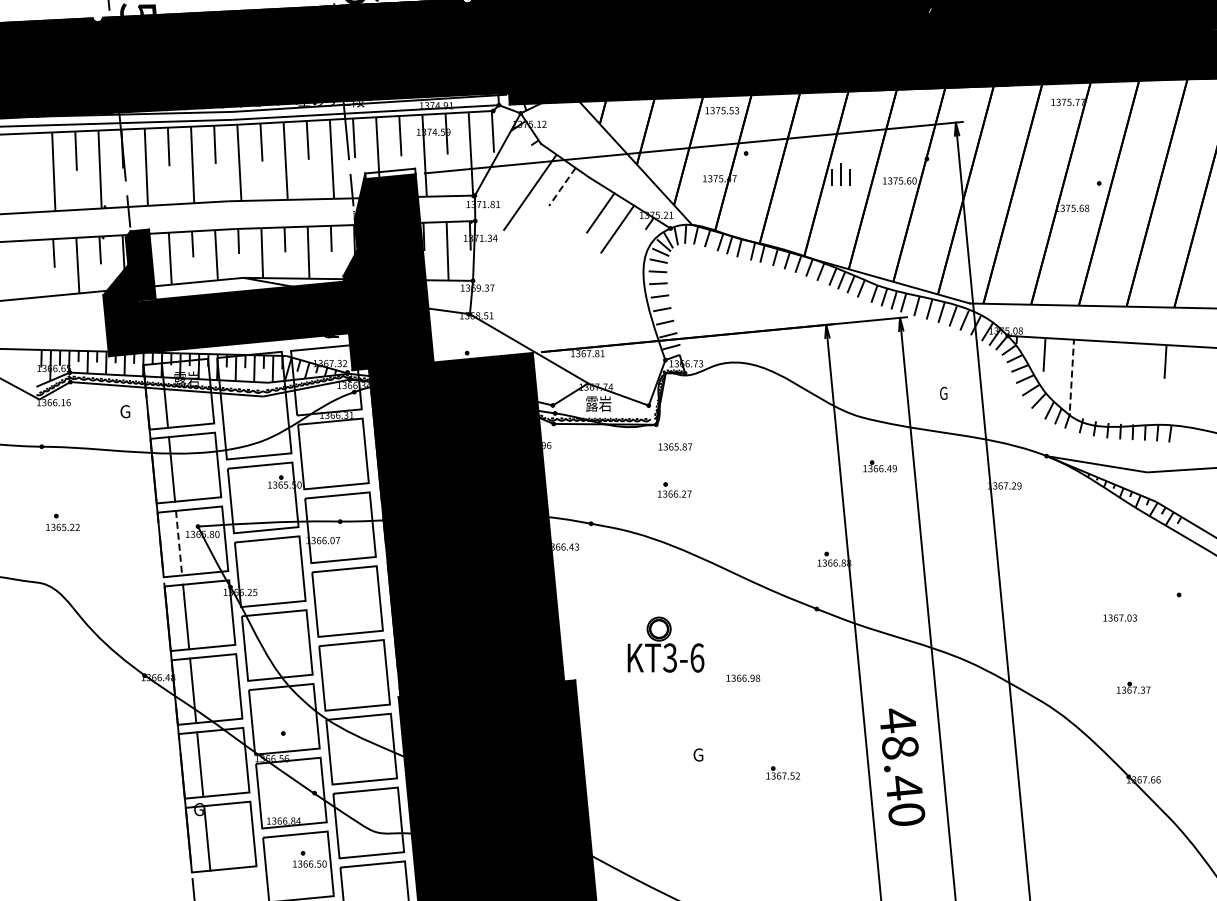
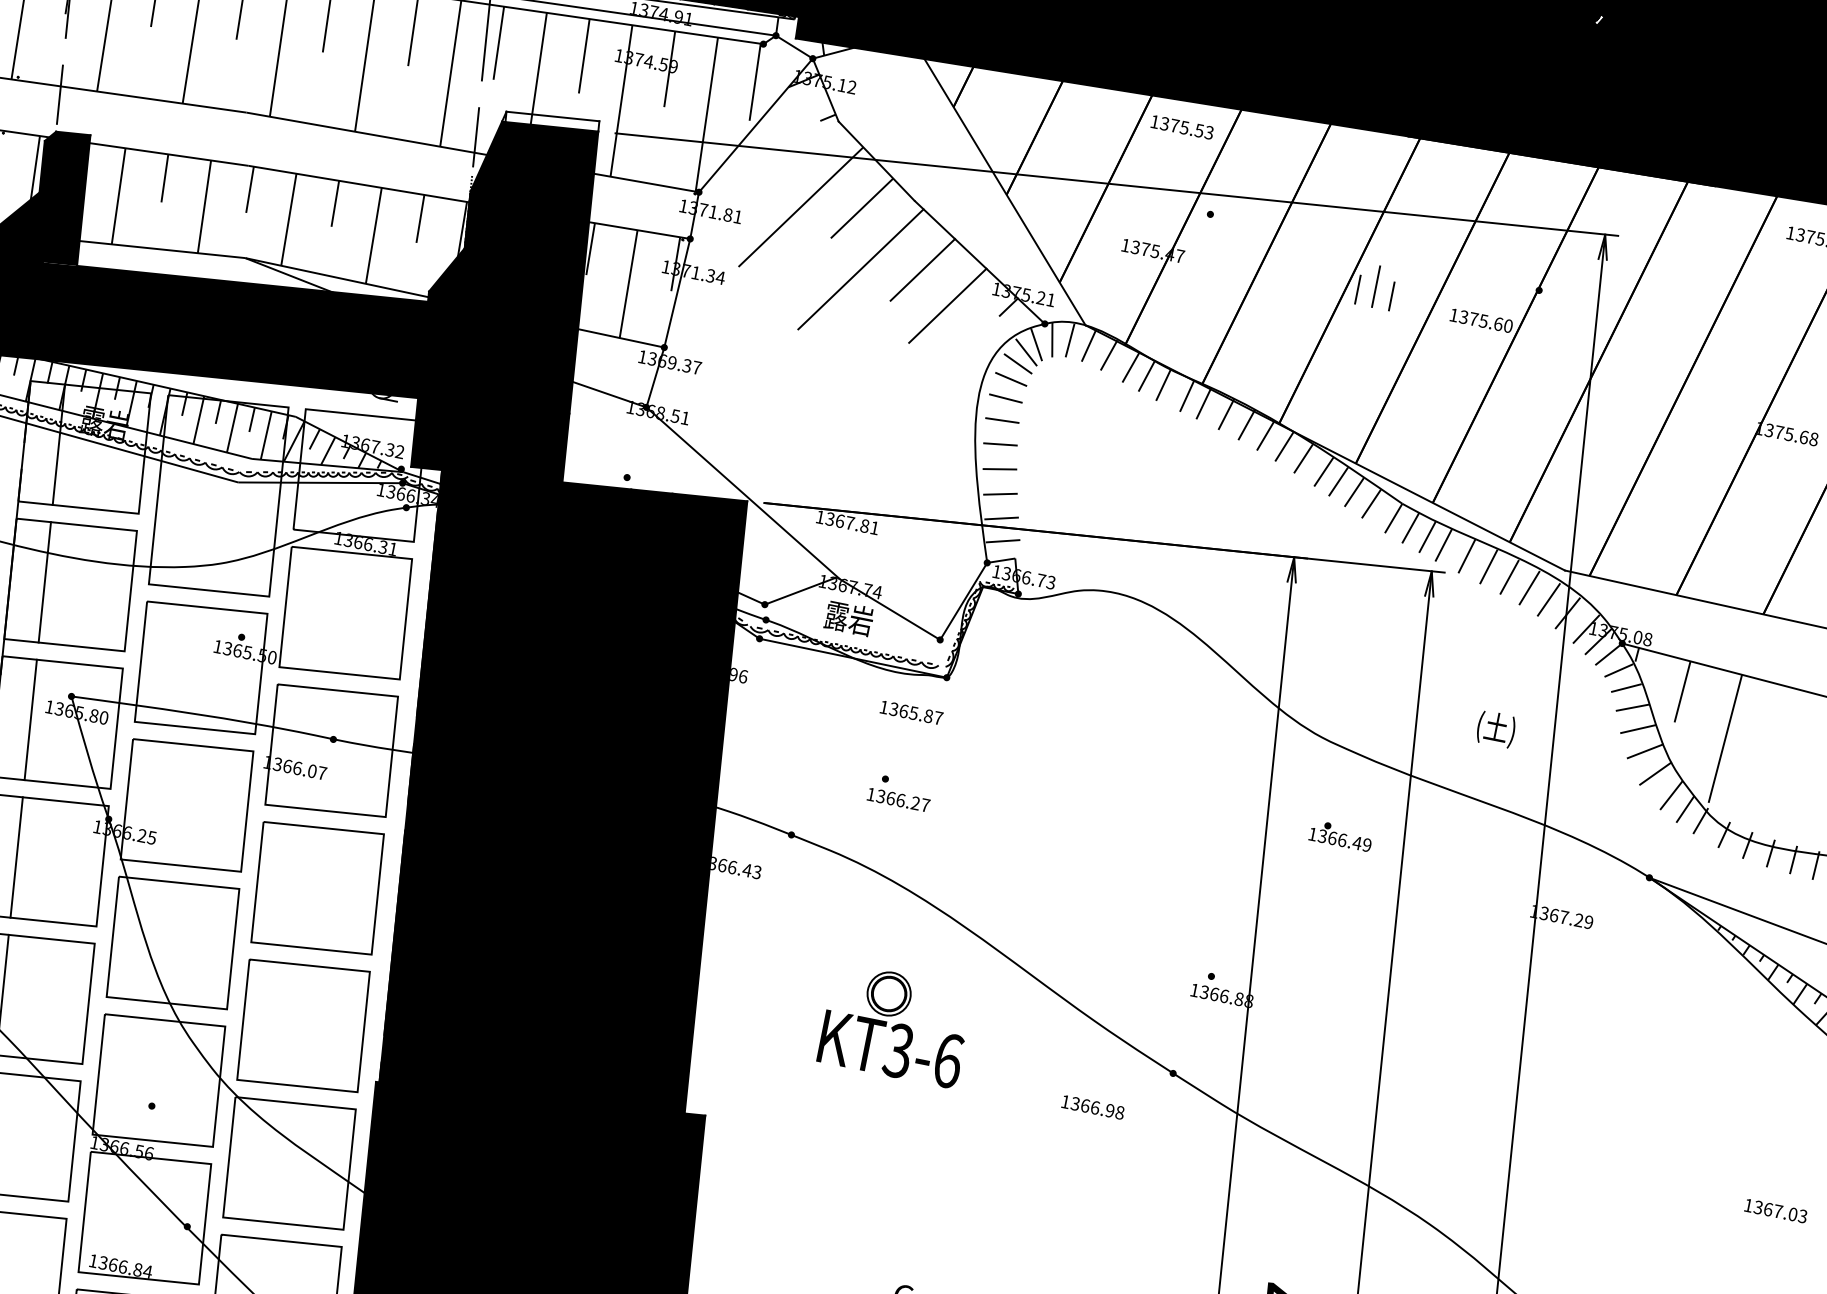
line: (562, 187) -> (862, 209), dashed -> solid
line: (567, 218) -> (859, 267), added
line: (1071, 374) -> (1724, 737), dashed -> solid
text: (950, 393) -> (1496, 728), G -> (土)
text: (675, 446) -> (911, 712), moved
part: (674, 489) -> (899, 791), moved
line: (179, 543) -> (31, 720), dashed -> solid
text: (1119, 617) -> (1774, 1209), moved
part: (665, 644) -> (895, 1024), moved
text: (743, 677) -> (1093, 1106), moved

